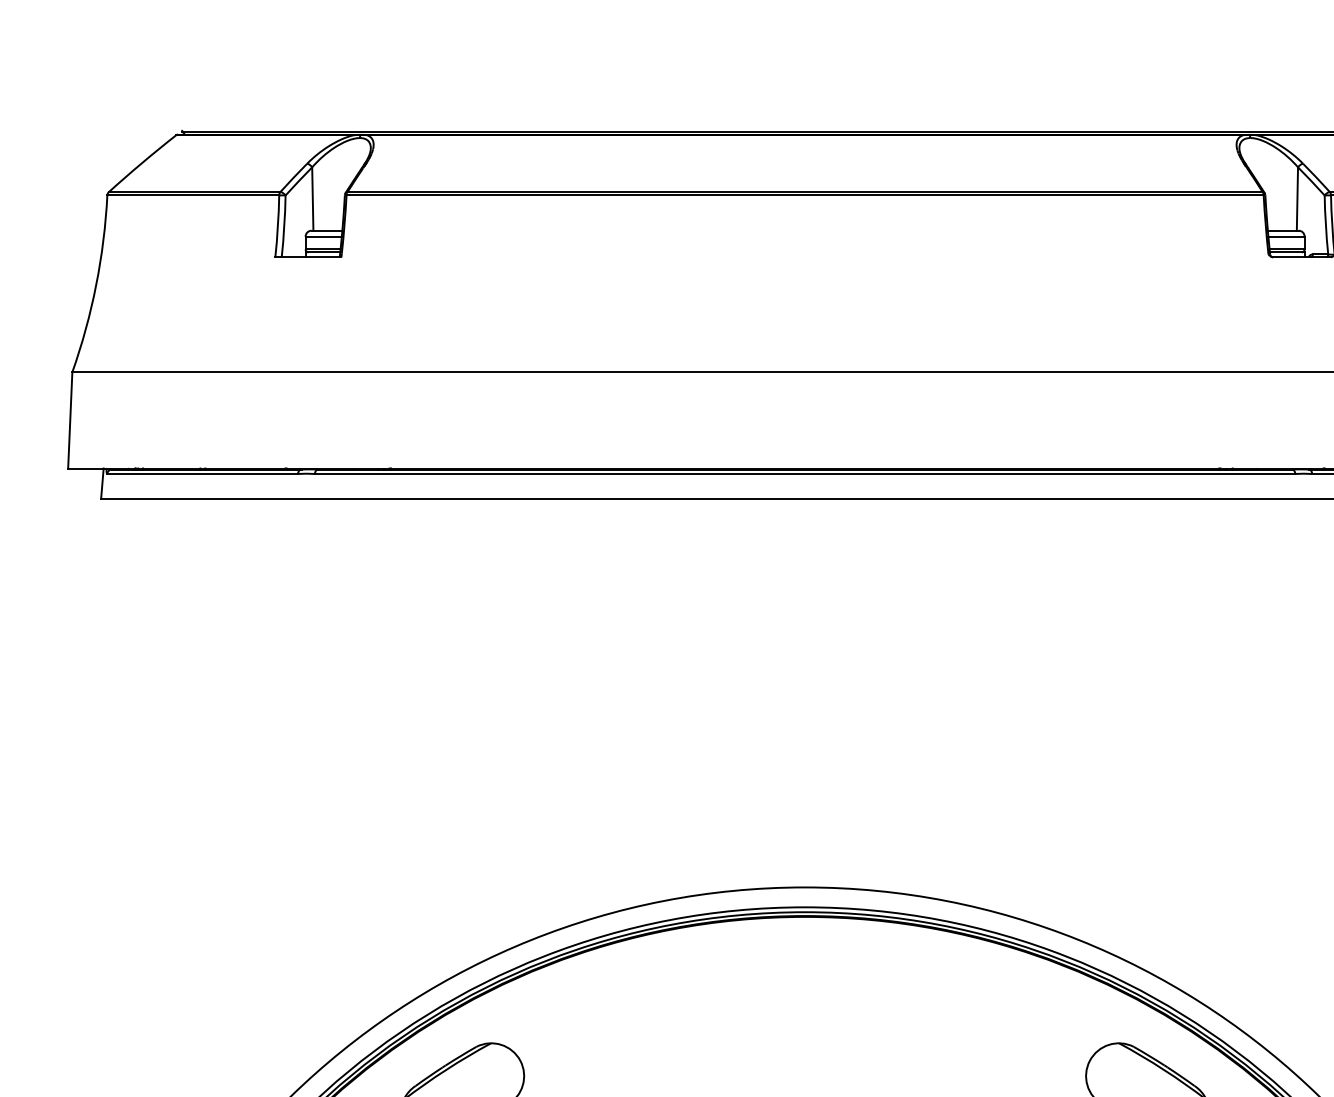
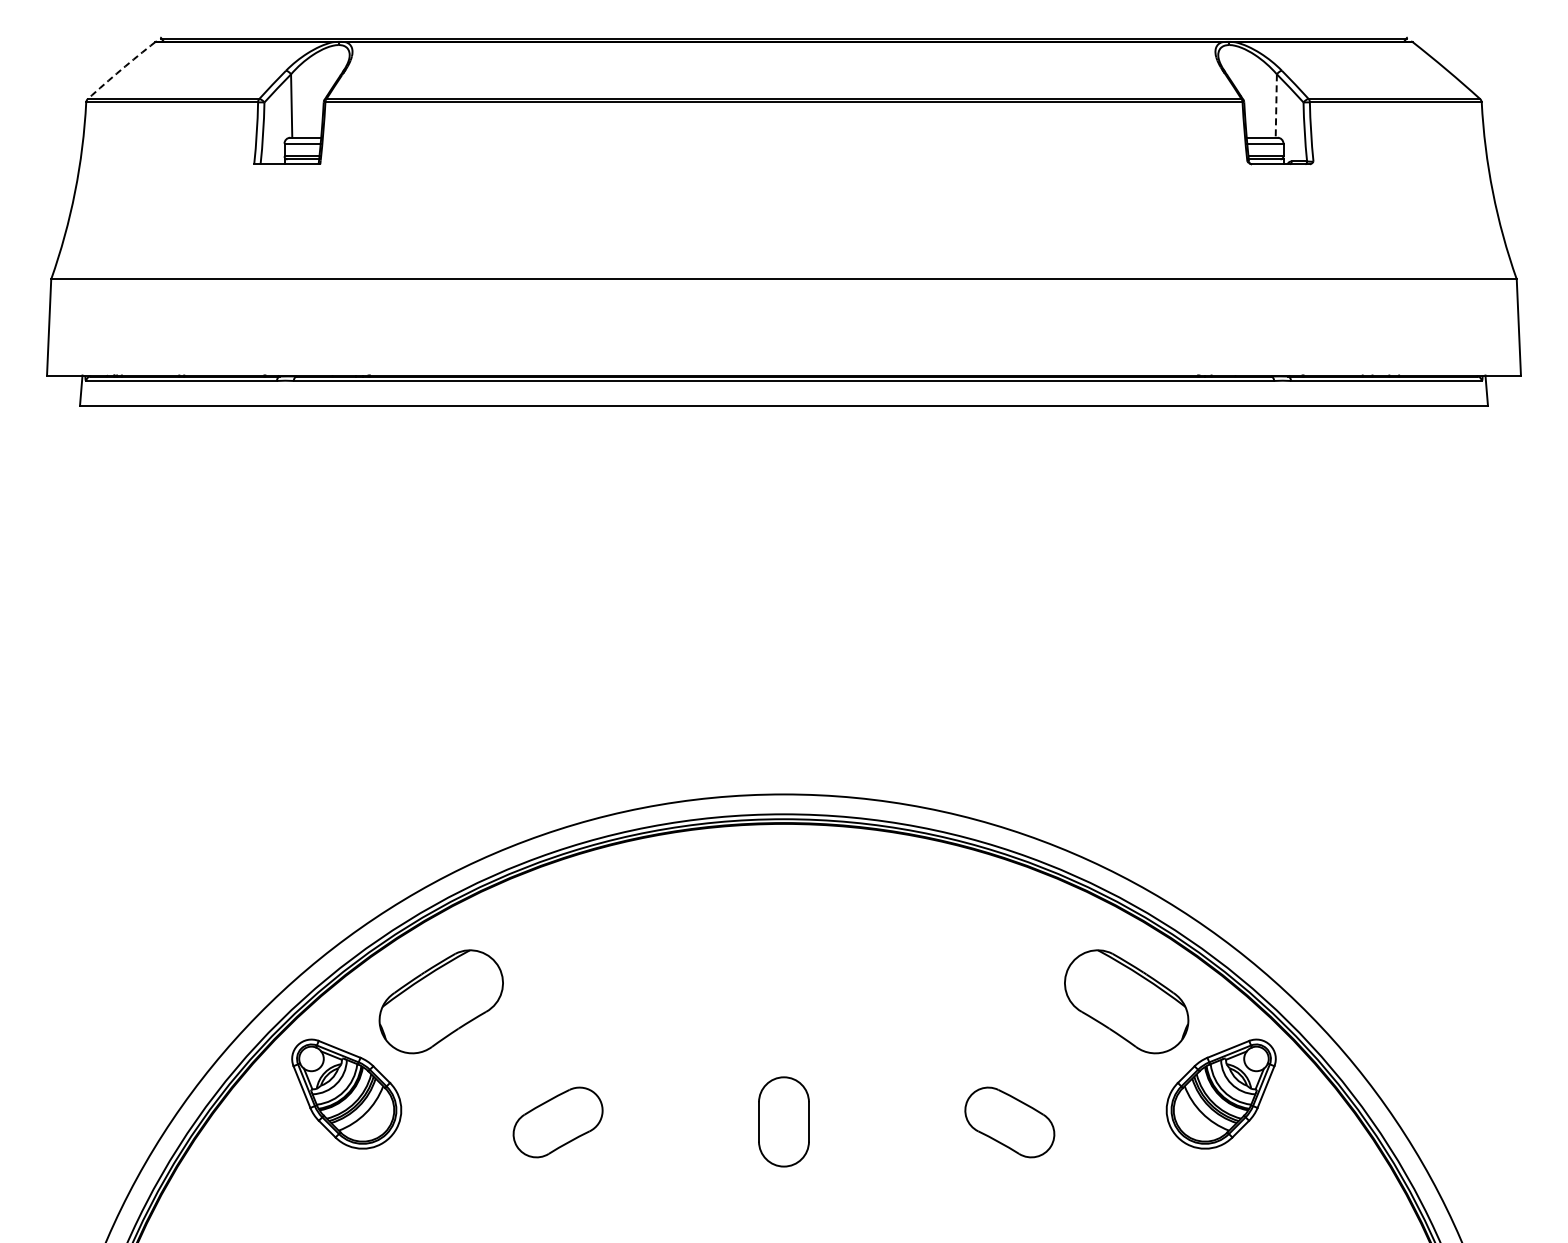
arc: (142, 163) -> (121, 70), solid -> dashed
line: (1297, 199) -> (1276, 106), solid -> dashed

